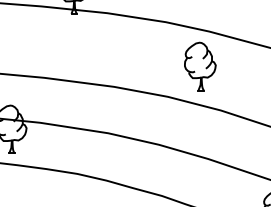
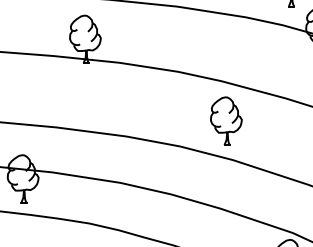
part: (200, 65) -> (226, 120), moved

